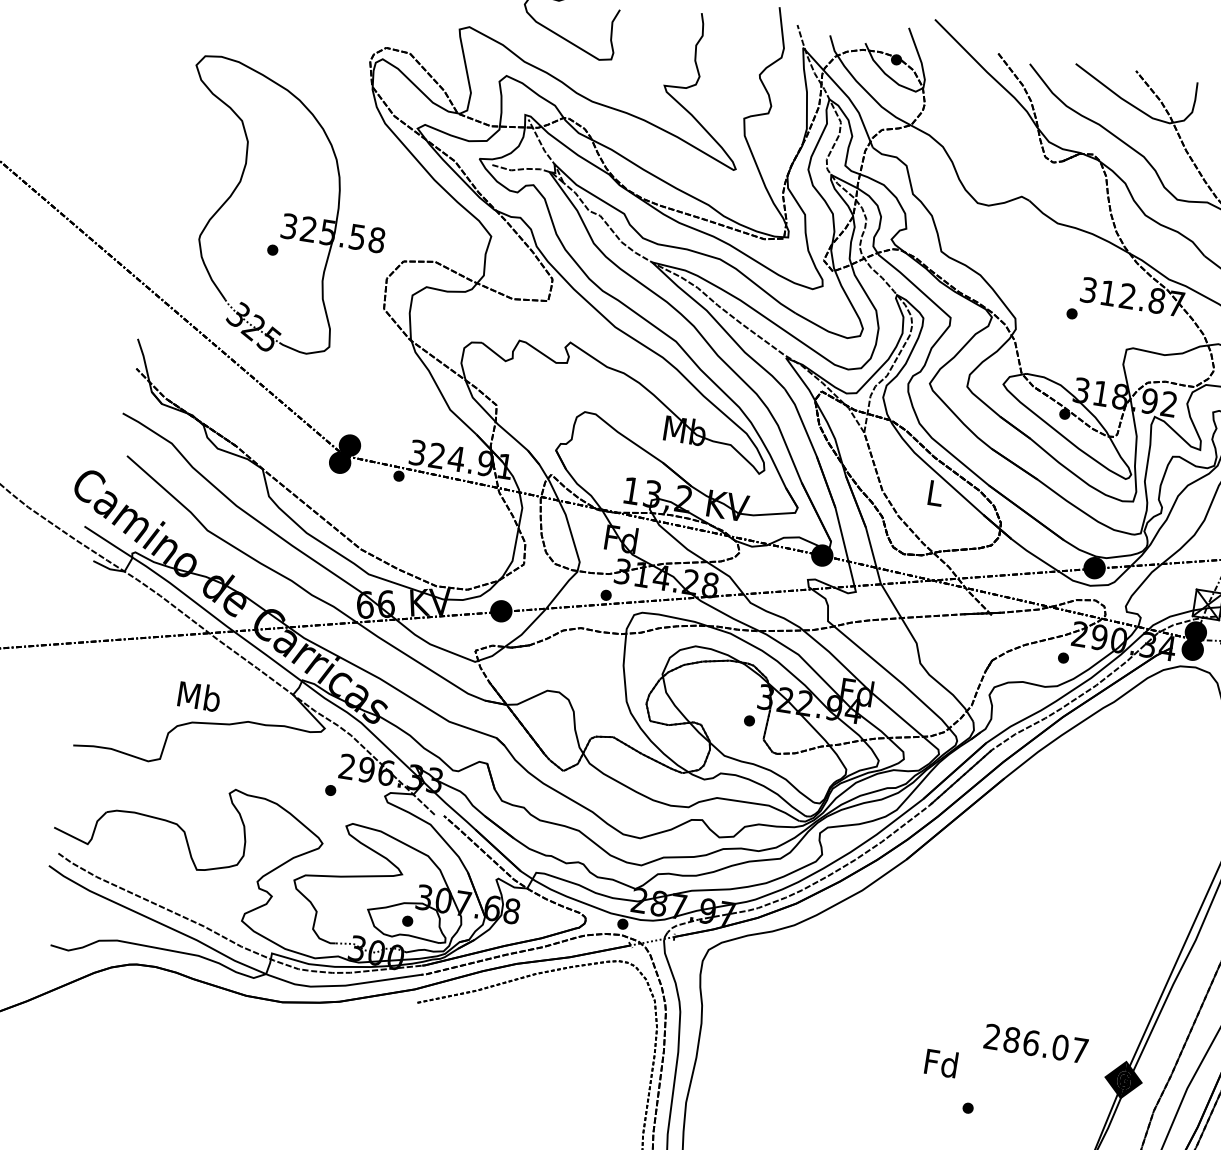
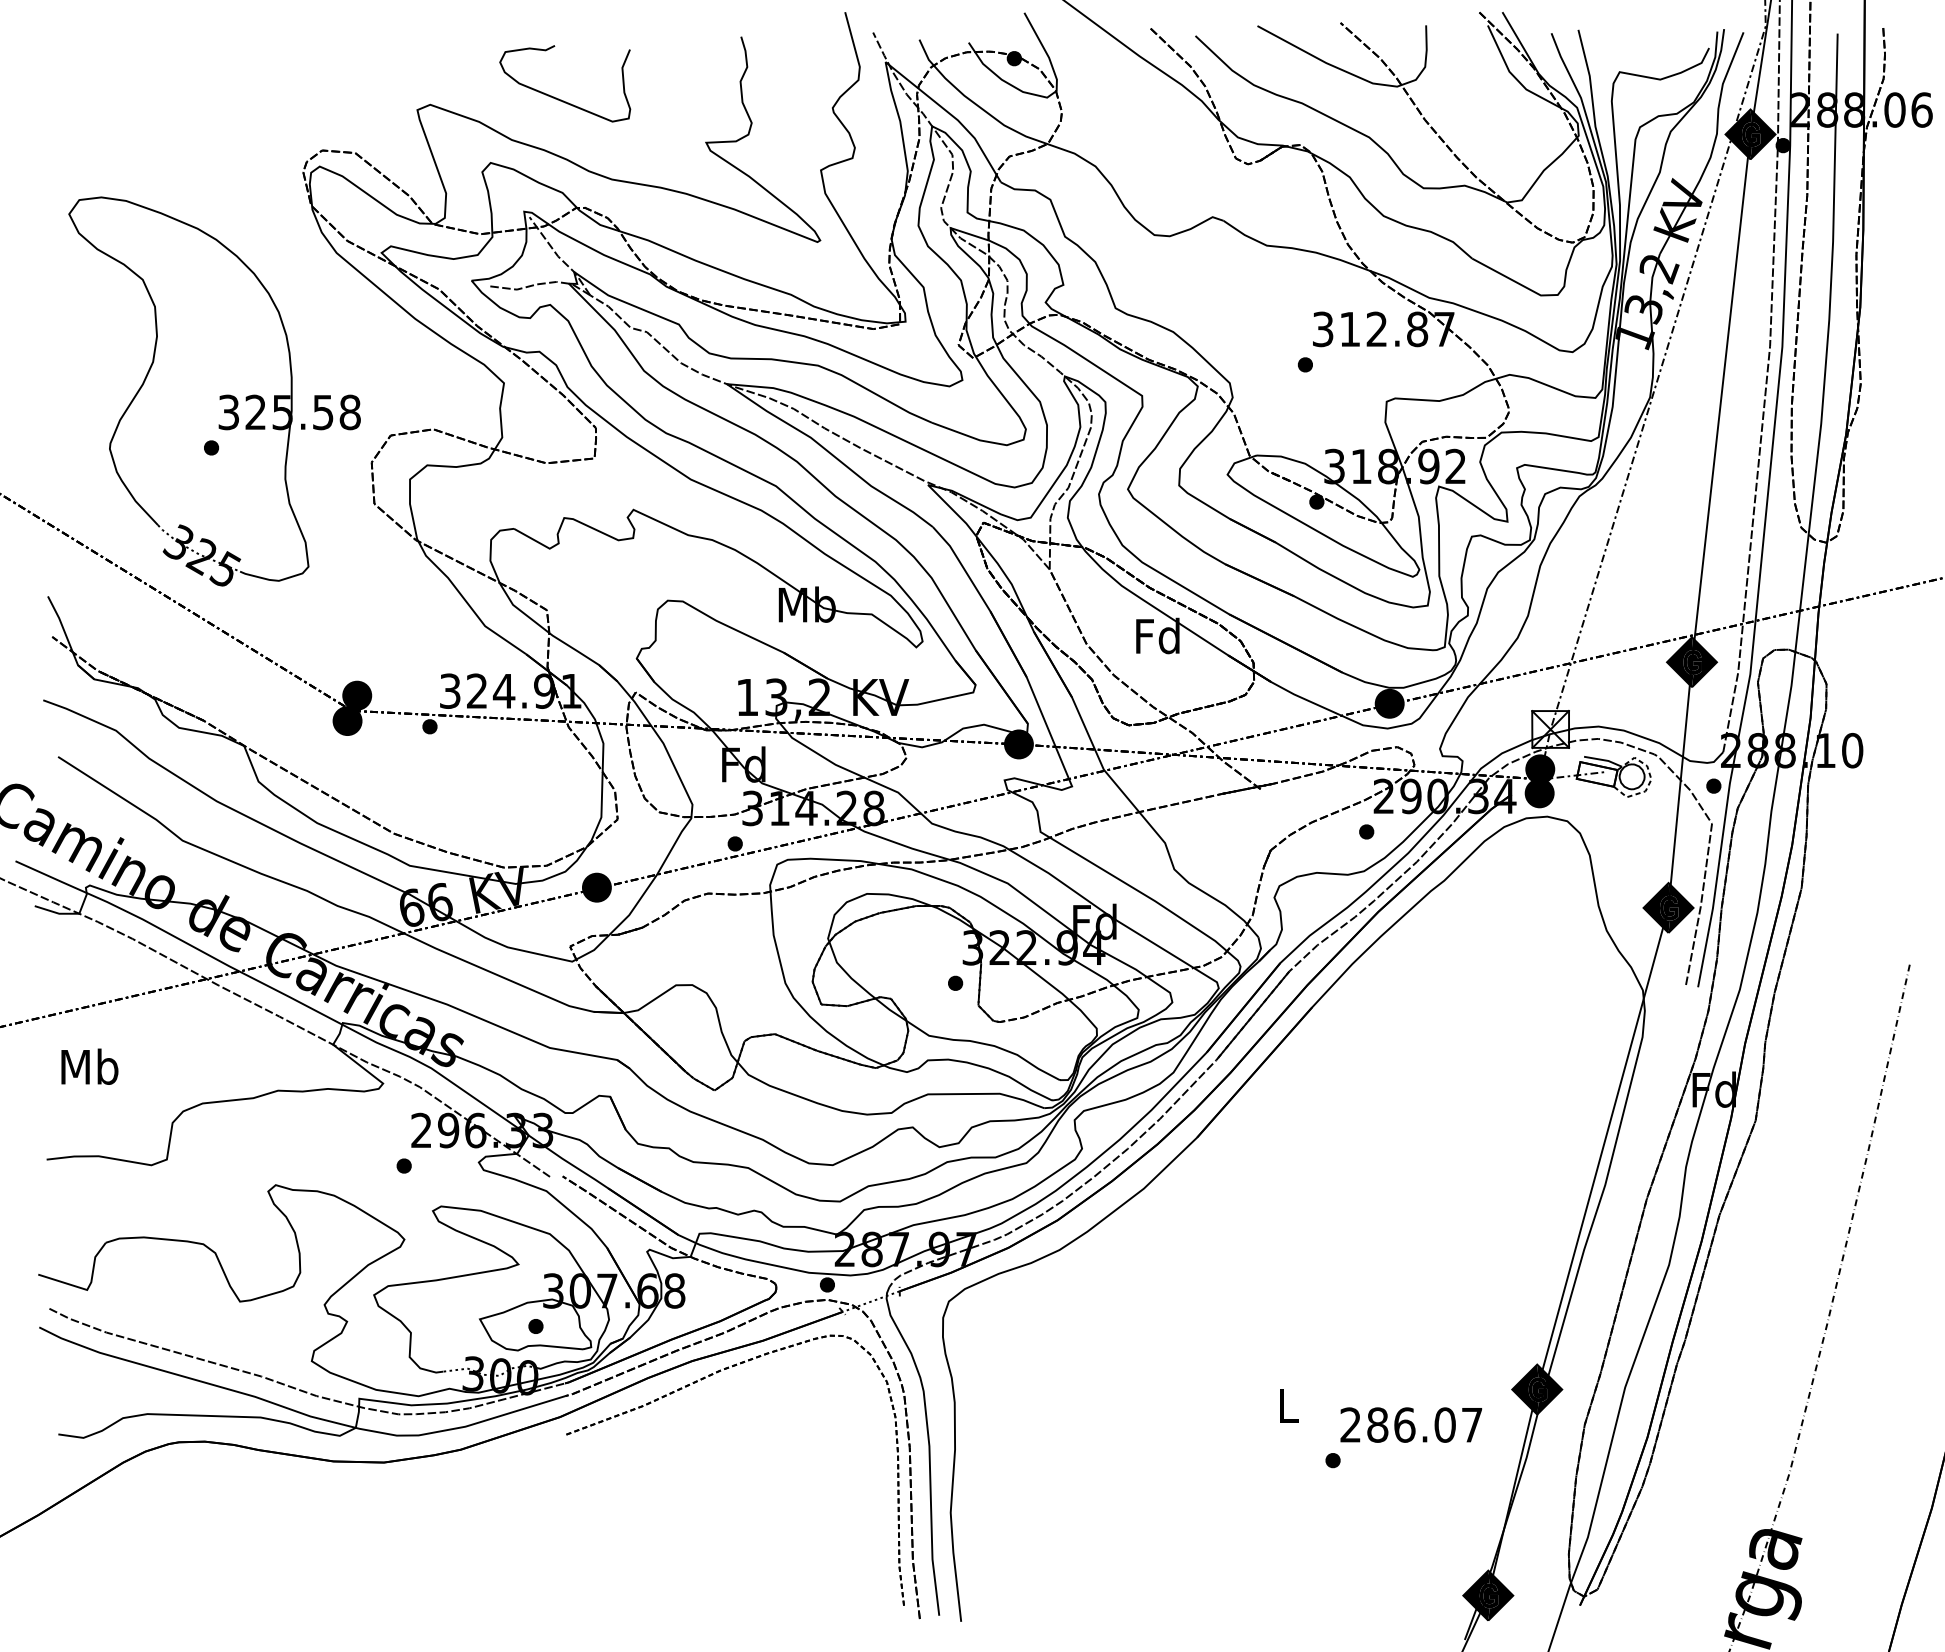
text: (934, 492) -> (1157, 635), L -> Fd
text: (199, 696) -> (89, 1066), moved
text: (1036, 1043) -> (1411, 1424), moved
text: (940, 1063) -> (1286, 1405), Fd -> L

